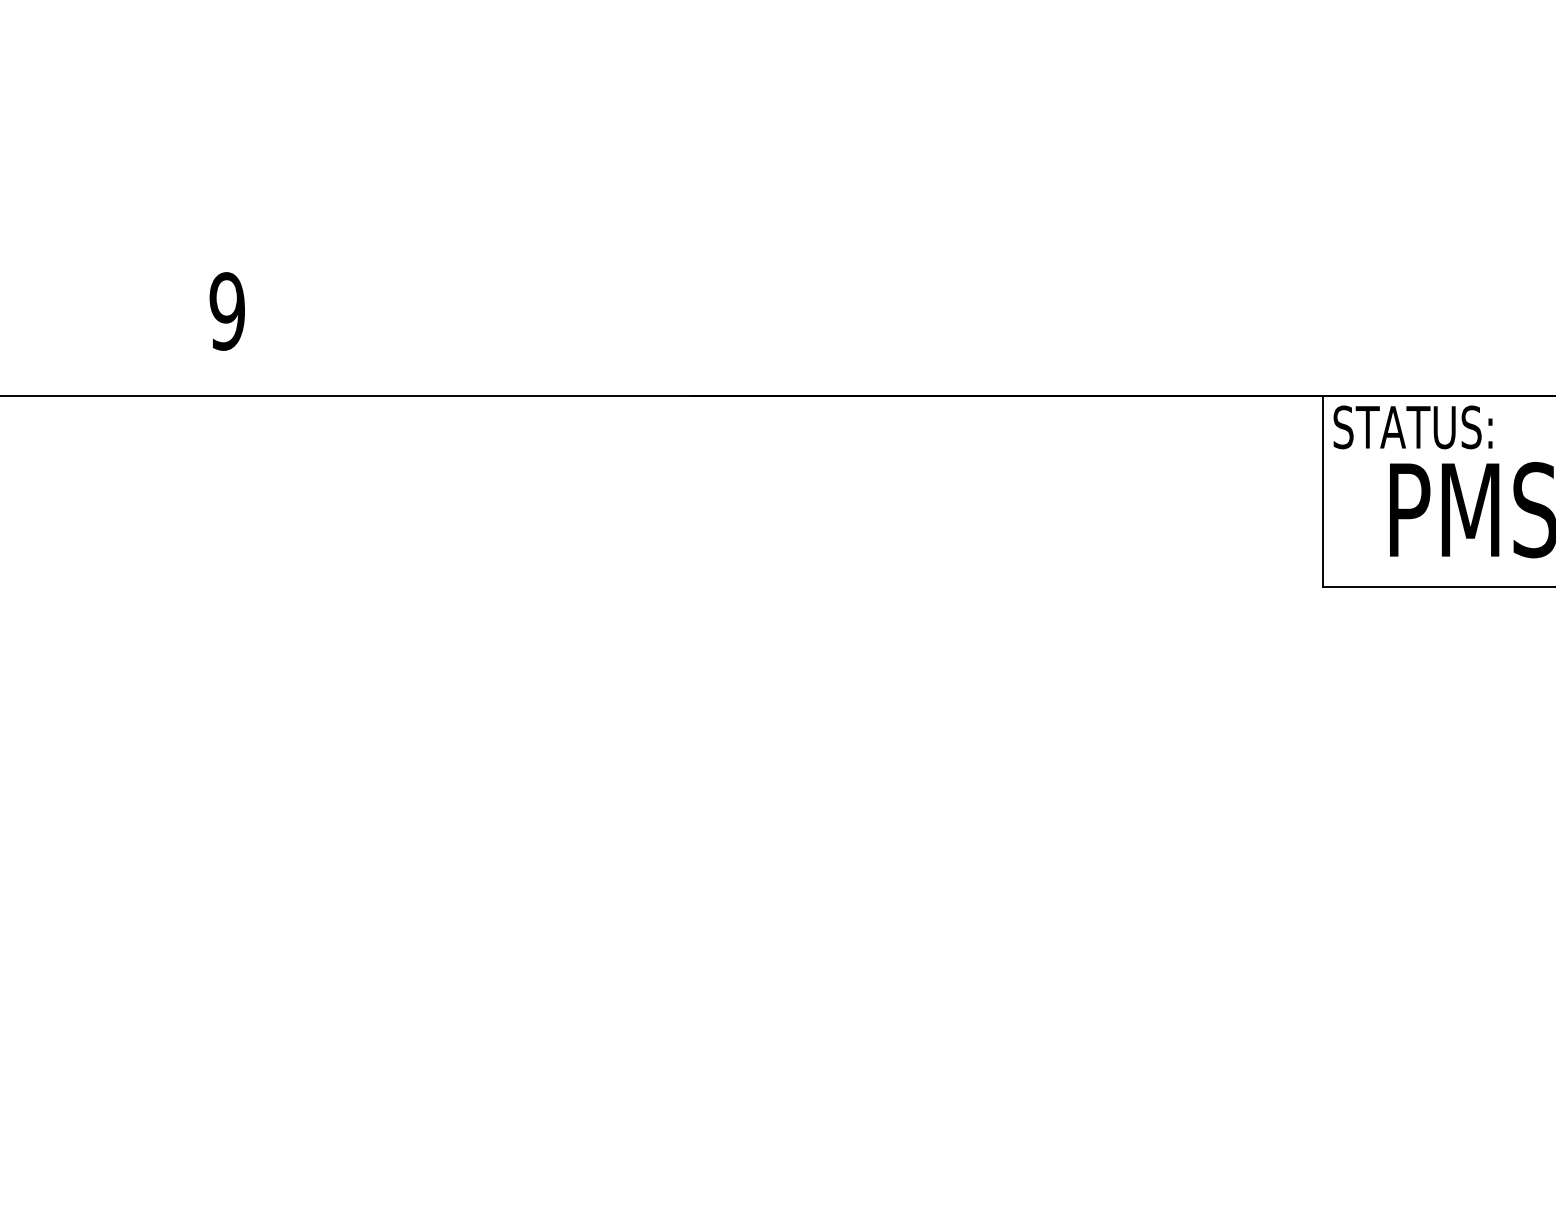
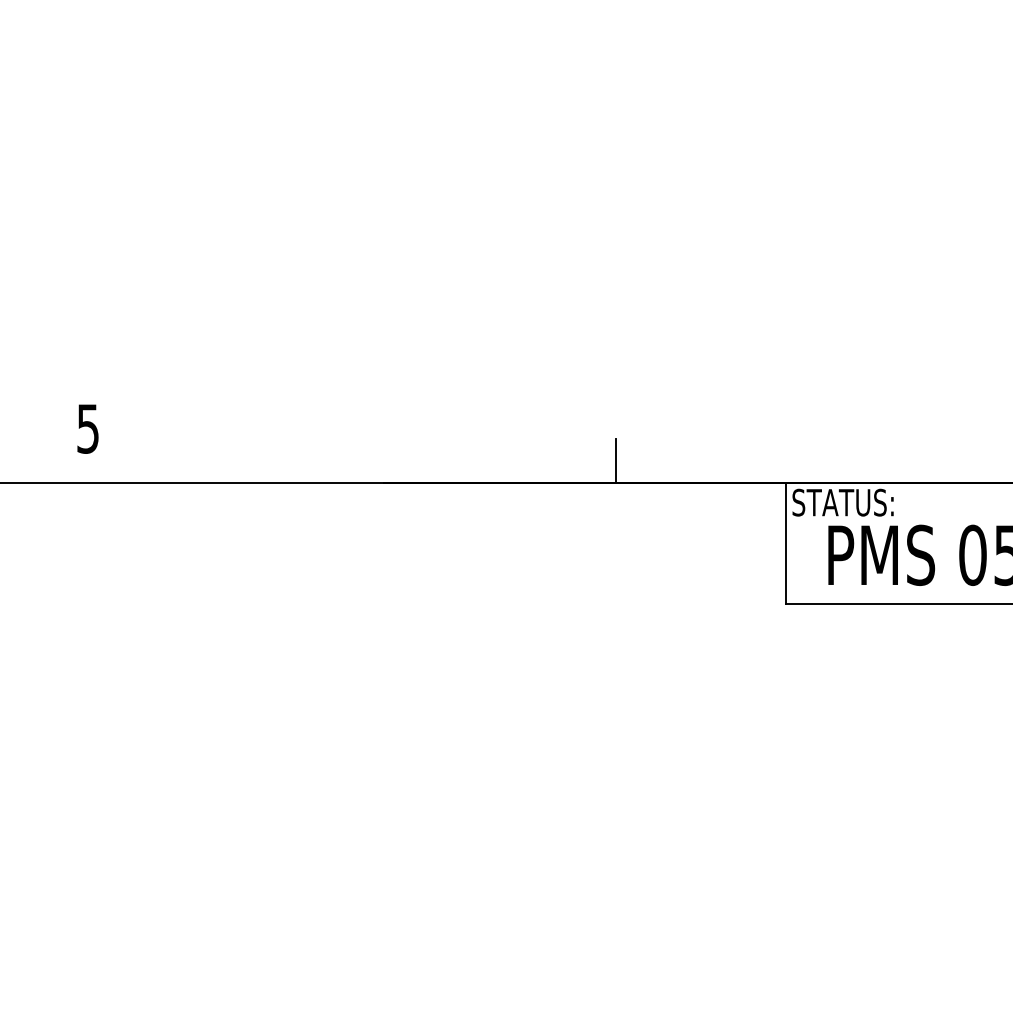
text: (226, 310) -> (87, 428), 9 -> 5
line: (1055, 361) -> (615, 460), added

